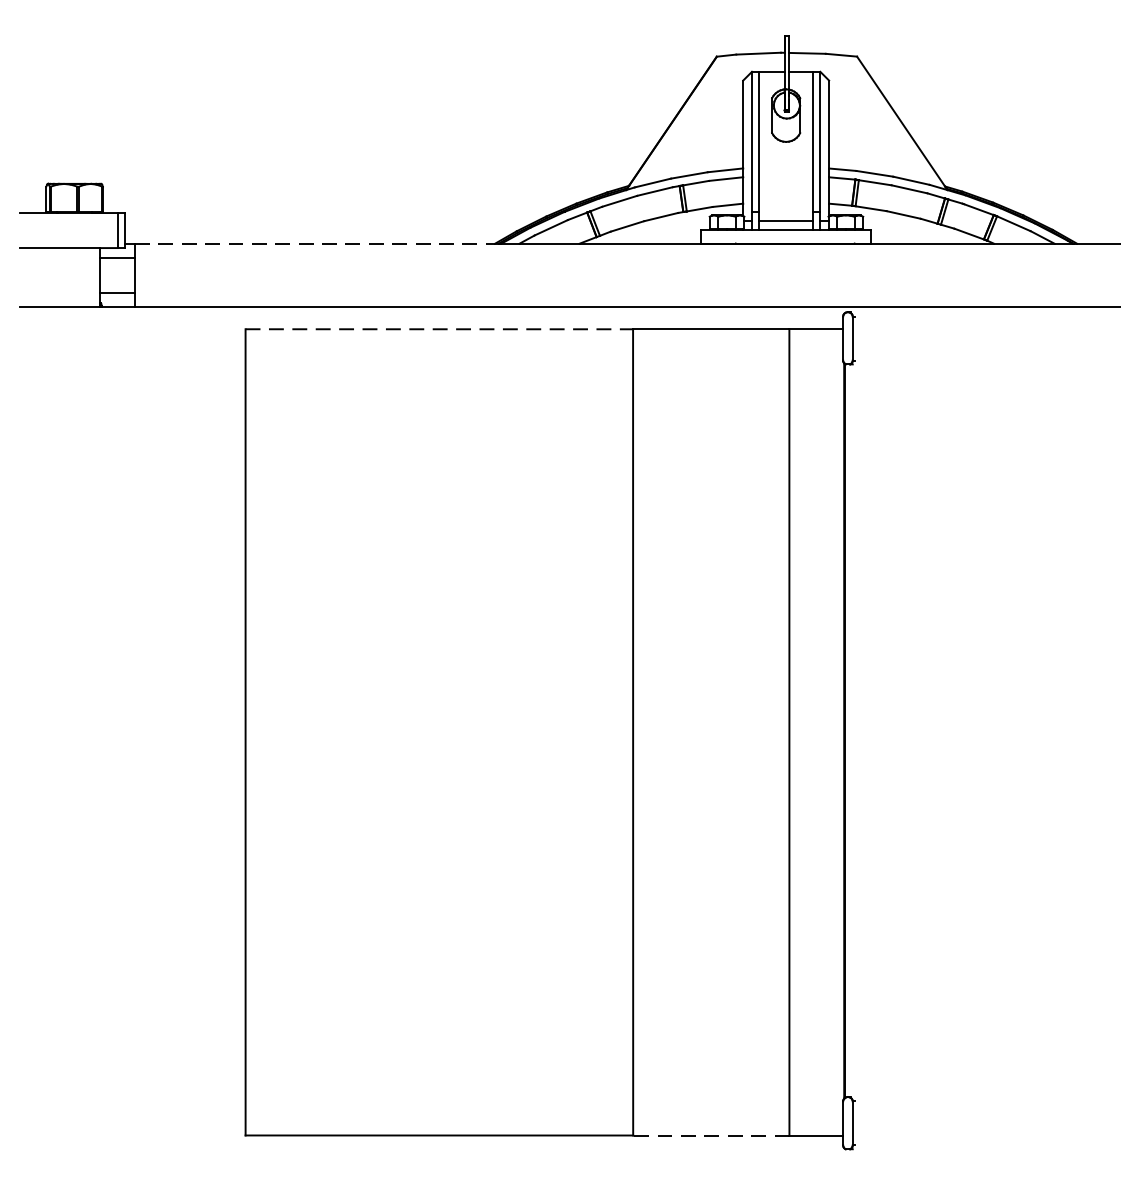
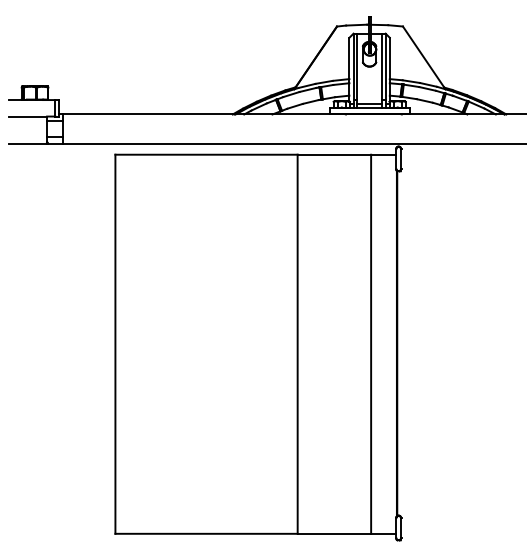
line: (315, 243) -> (148, 114), dashed -> solid
line: (441, 328) -> (207, 154), dashed -> solid
line: (711, 1134) -> (334, 533), dashed -> solid

